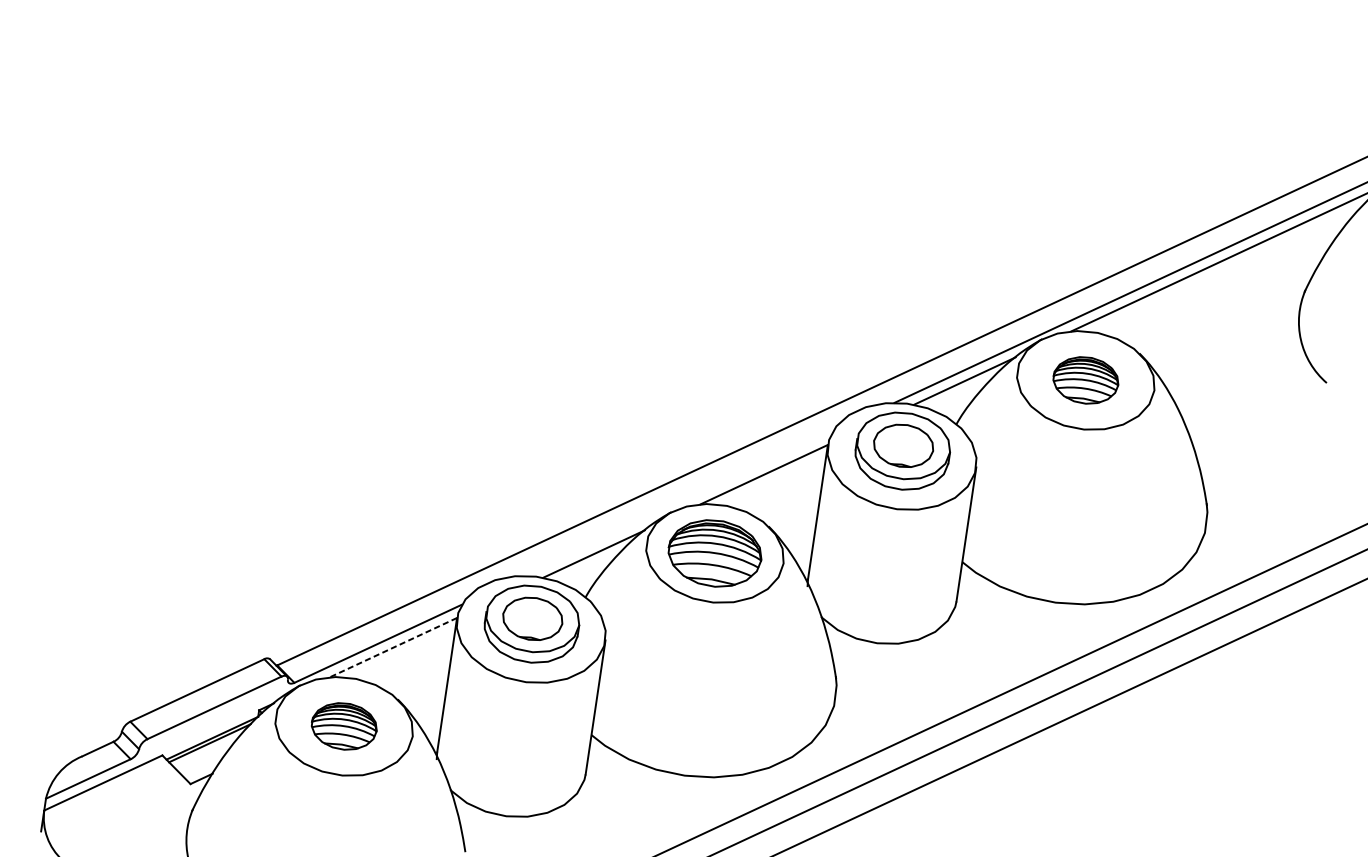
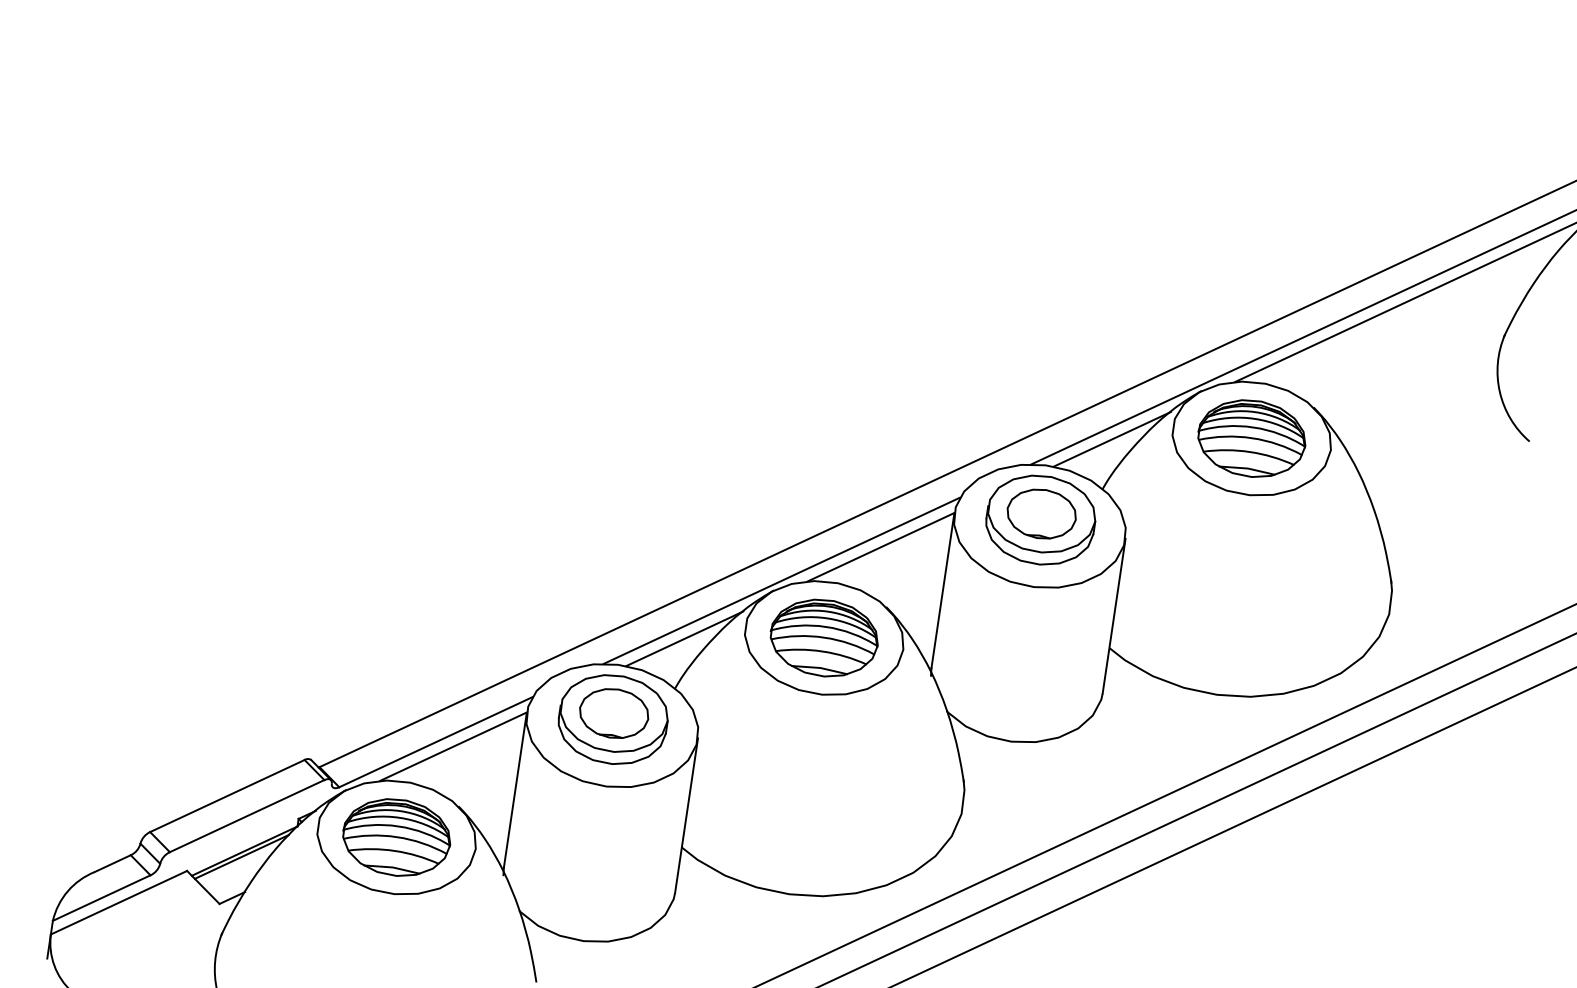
part: (1085, 380) -> (1251, 438), size x1.43
line: (677, 503) -> (781, 580), added
line: (393, 647) -> (453, 746), dashed -> solid
part: (344, 726) -> (396, 837), size x1.43

